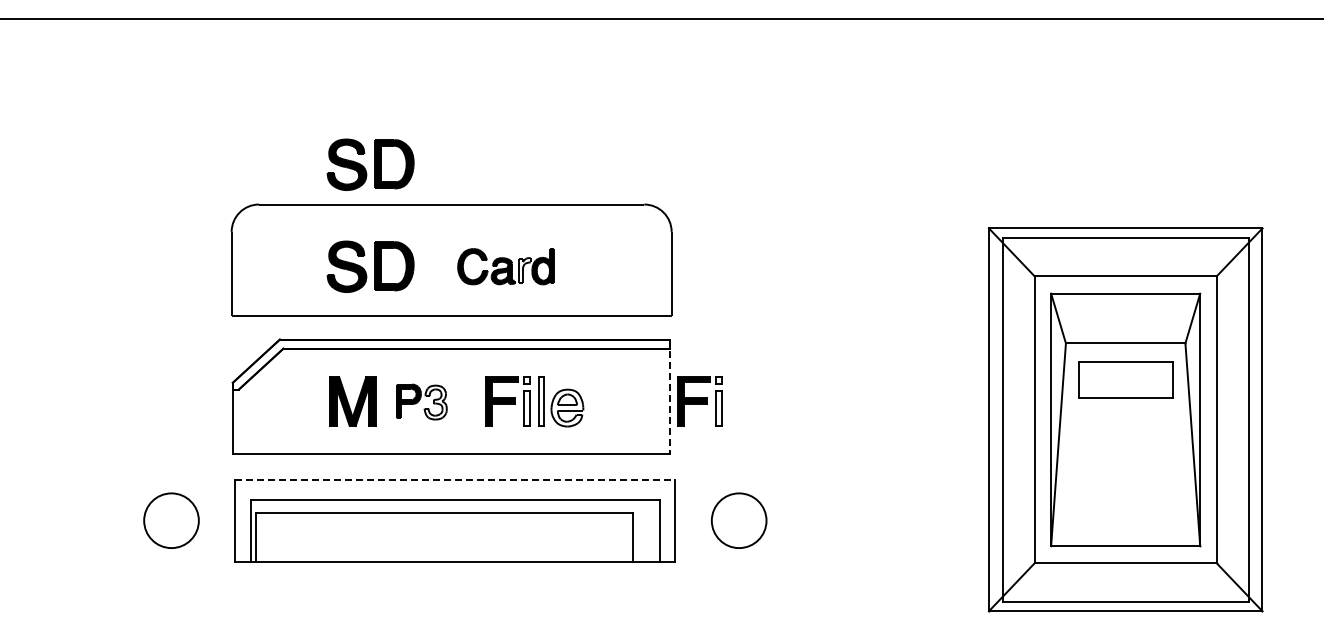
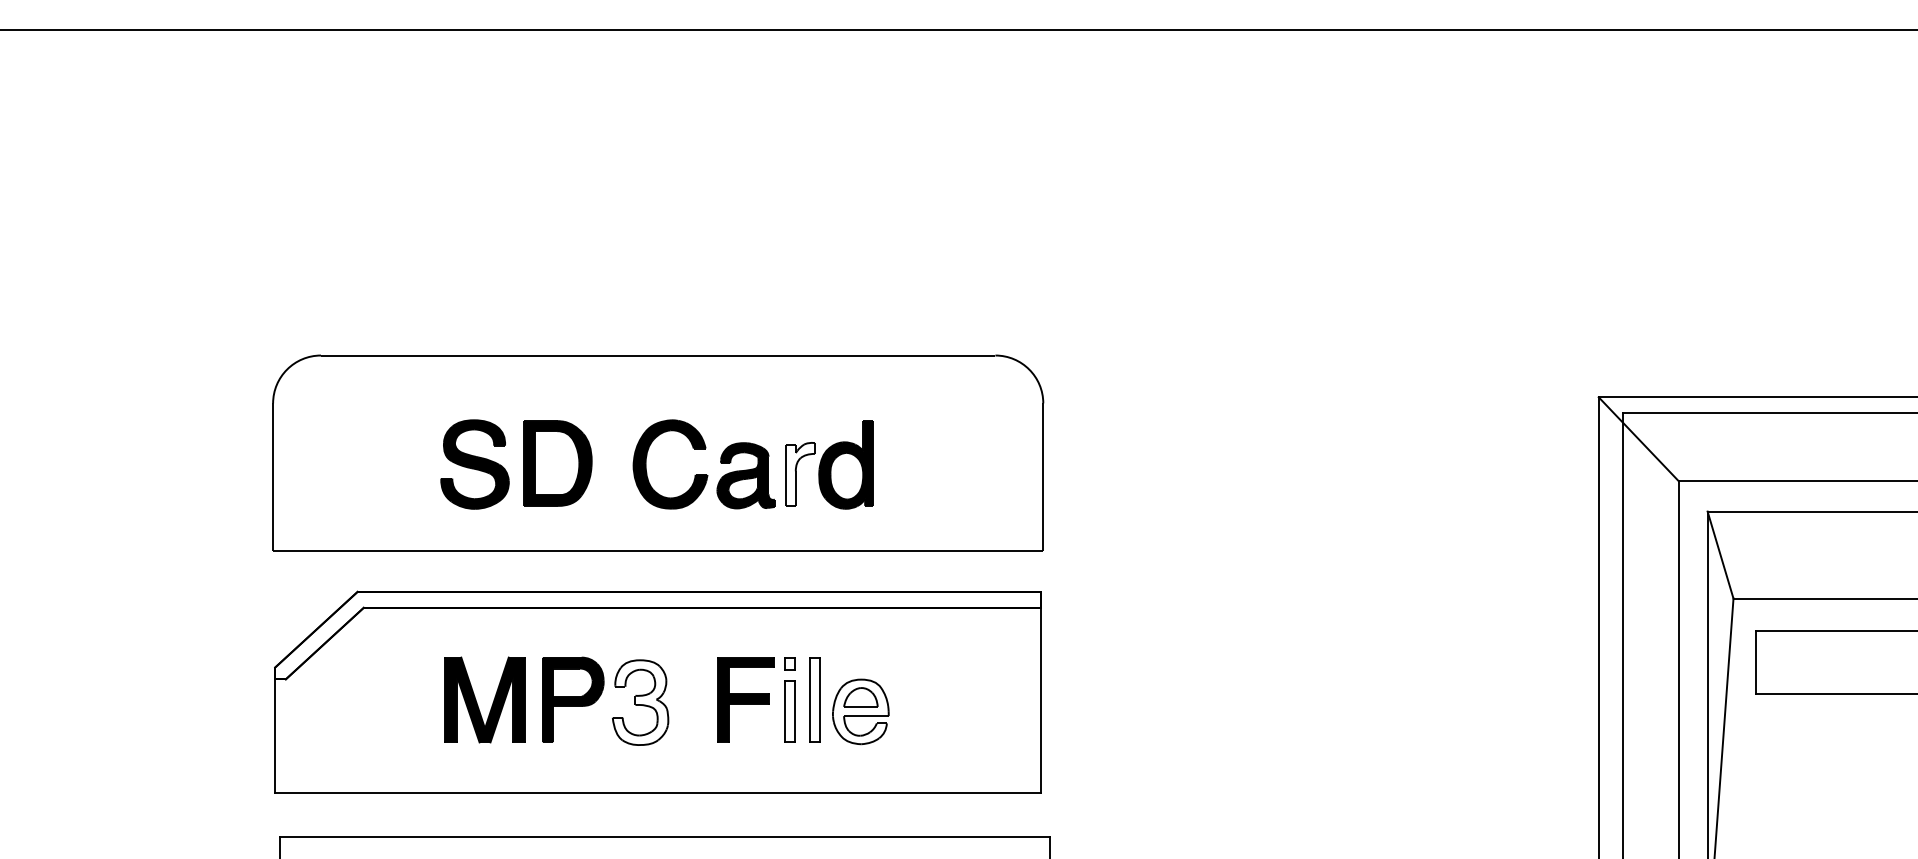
part: (370, 164) -> (516, 285), removed
part: (505, 266) -> (752, 463), size x1.43
line: (670, 397) -> (1041, 693), dashed -> solid
part: (421, 401) -> (605, 700), size x1.43
part: (699, 401) -> (1092, 700), removed
line: (455, 479) -> (664, 836), dashed -> solid

